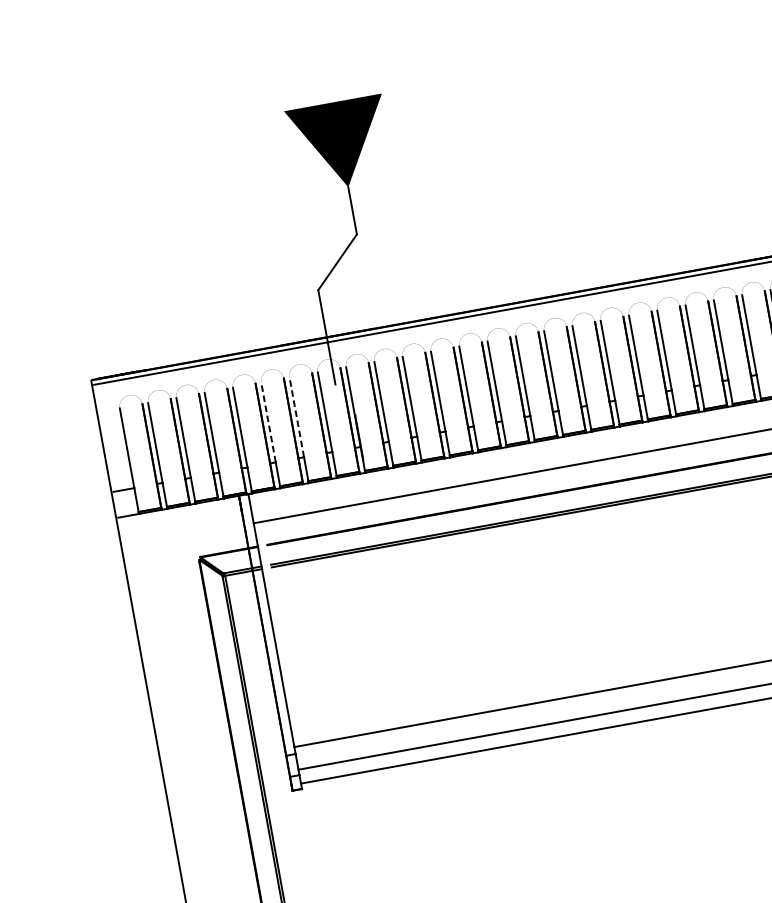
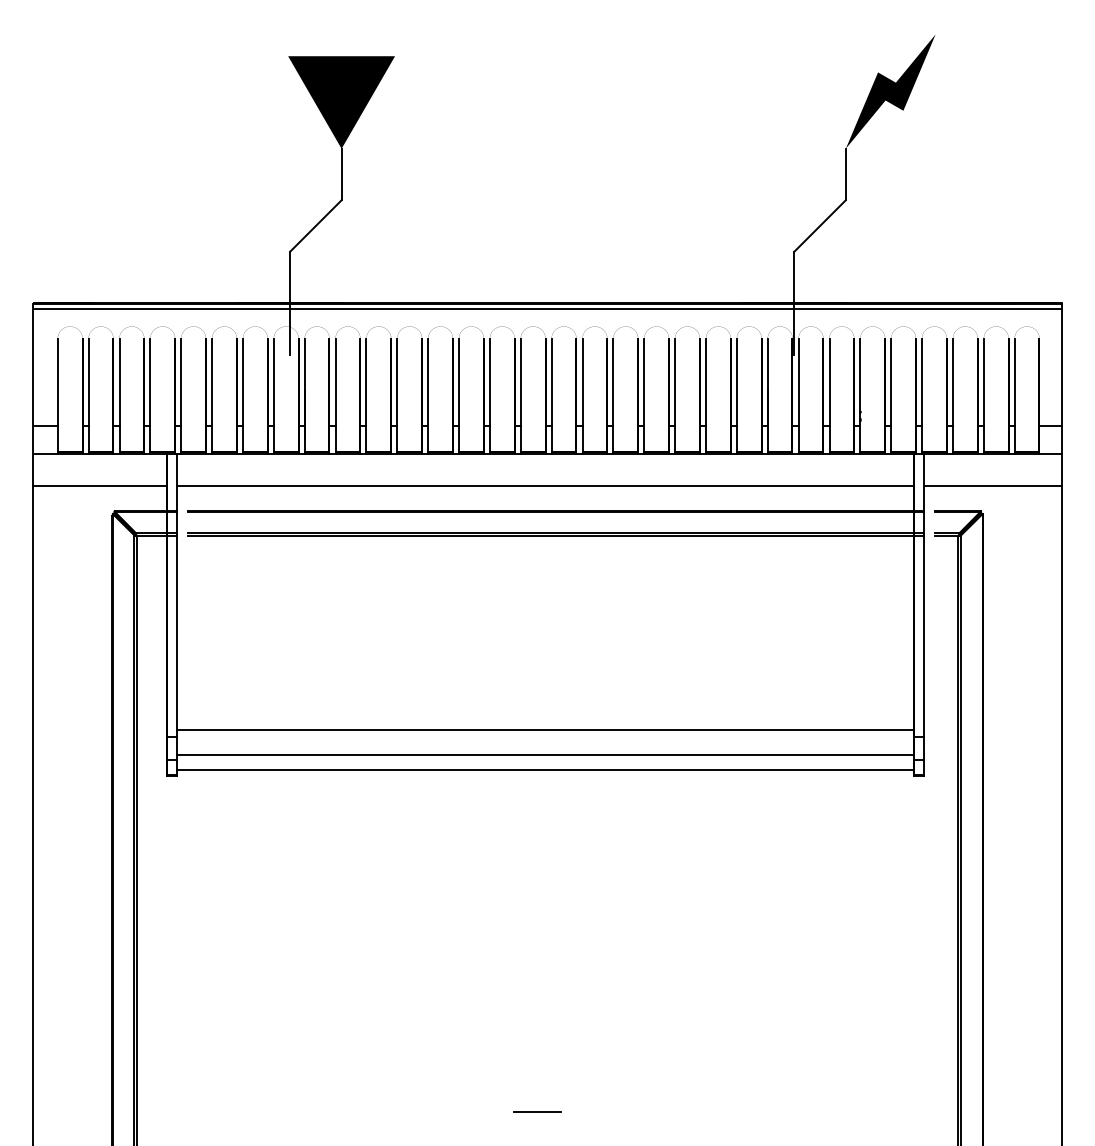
line: (297, 417) -> (243, 382), dashed -> solid
line: (268, 422) -> (212, 382), dashed -> solid
line: (182, 536) -> (99, 485), added

